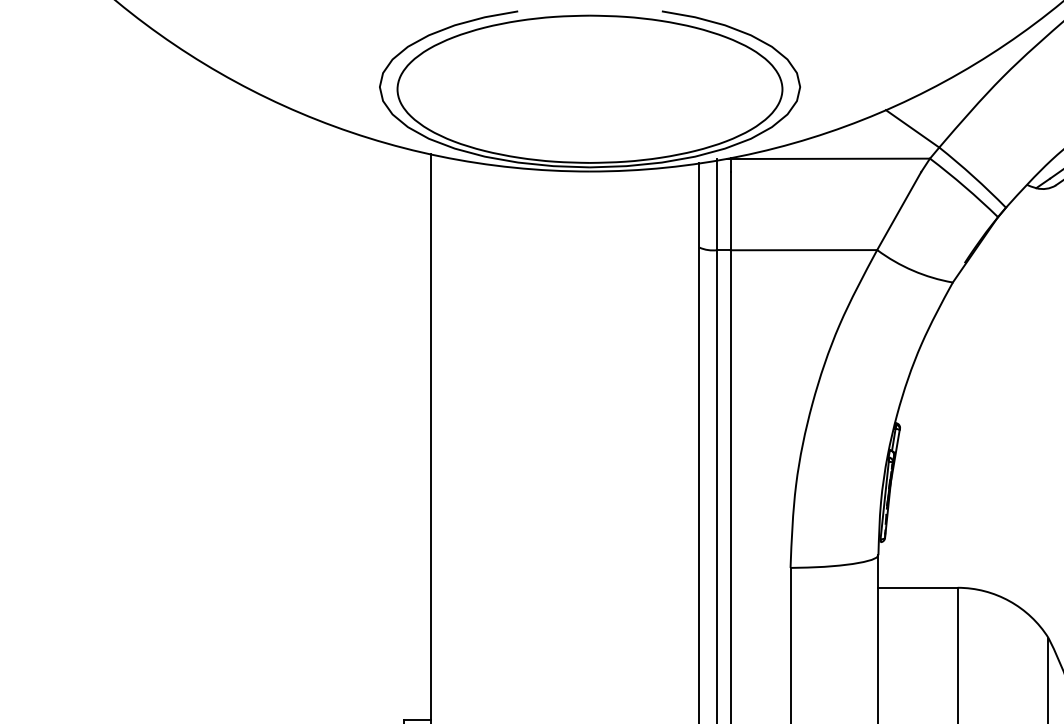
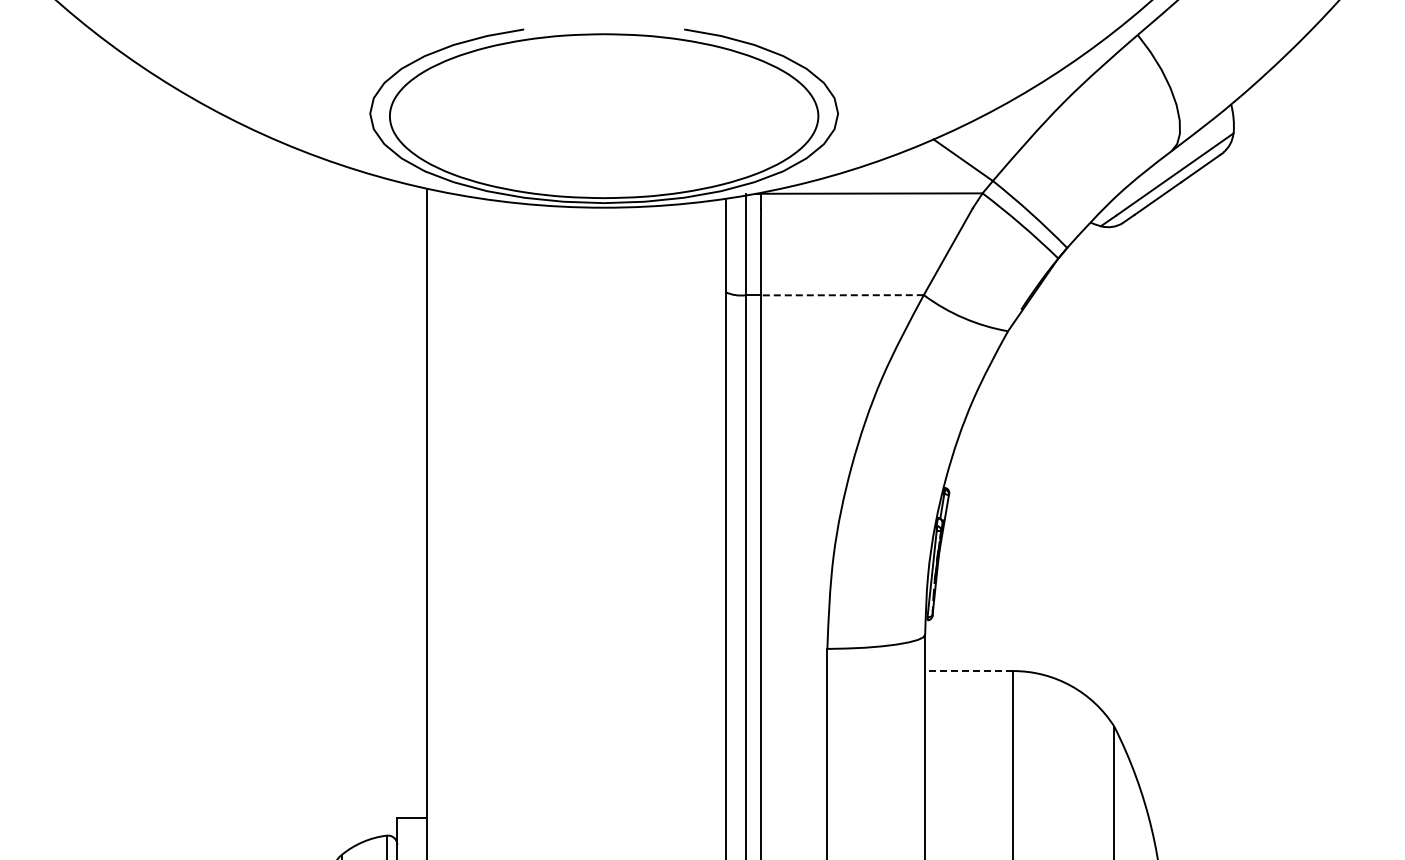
line: (803, 250) -> (841, 295), solid -> dashed
line: (917, 588) -> (968, 671), solid -> dashed

